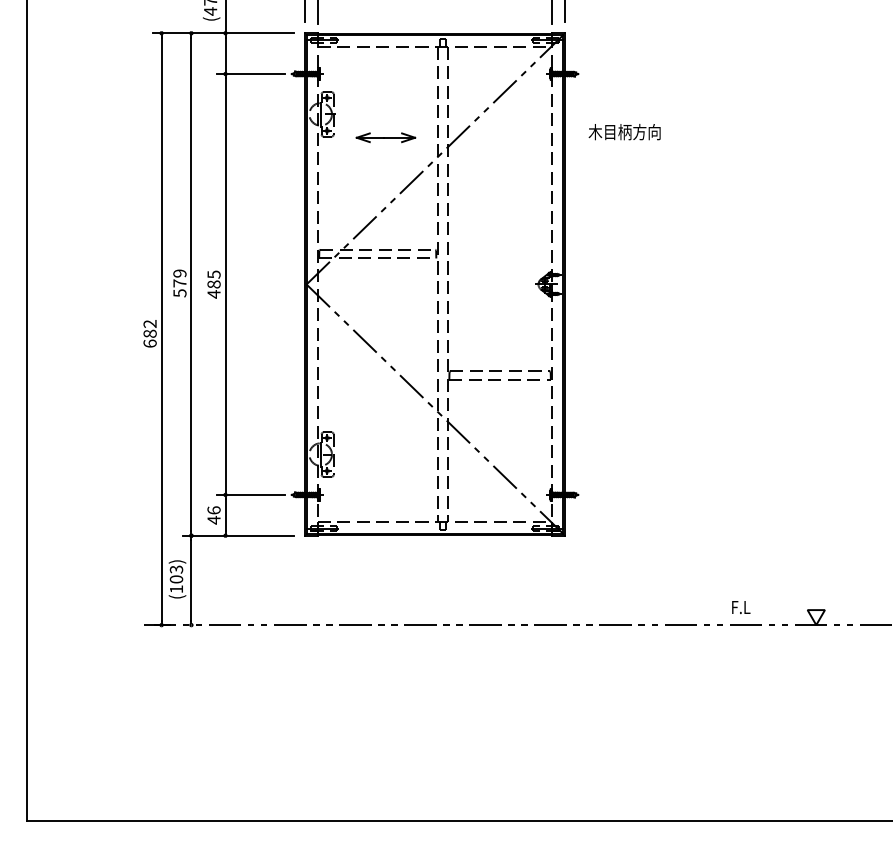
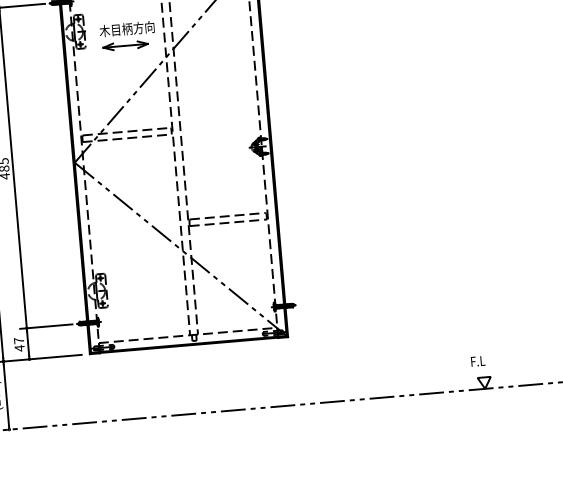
text: (624, 132) -> (126, 29), moved
text: (213, 510) -> (18, 340), 46 -> 47
text: (741, 607) -> (478, 361), moved

